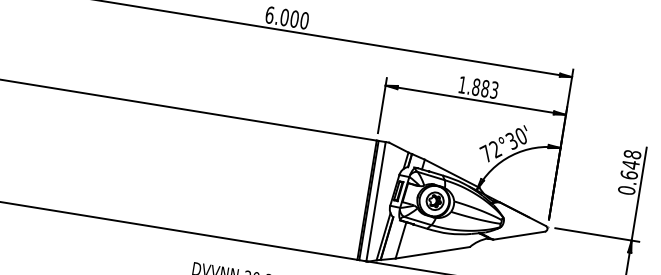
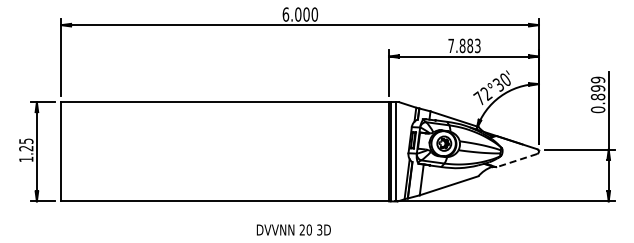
text: (461, 84) -> (450, 45), 1.883 -> 7.883
text: (630, 164) -> (597, 88), 0.648 -> 0.899
line: (518, 235) -> (516, 160), solid -> dashed

